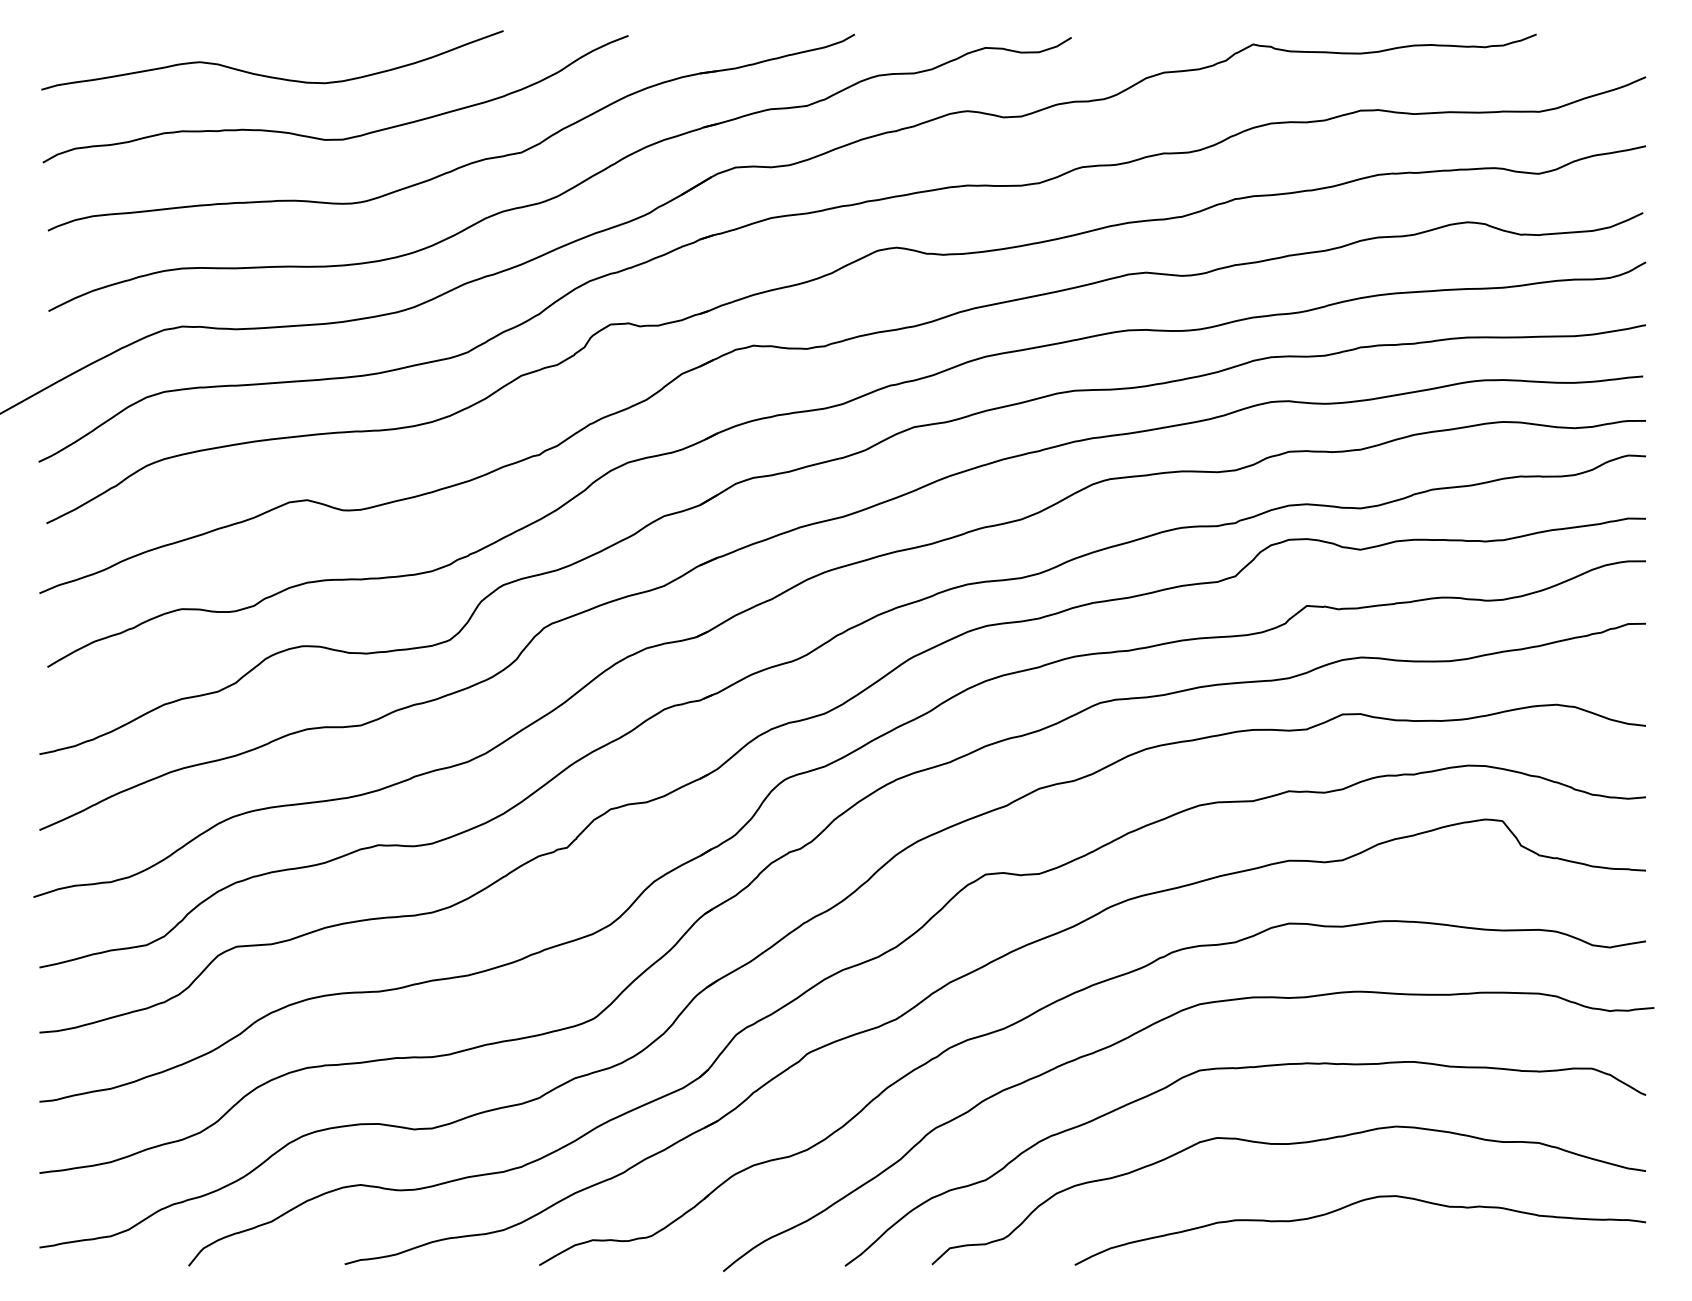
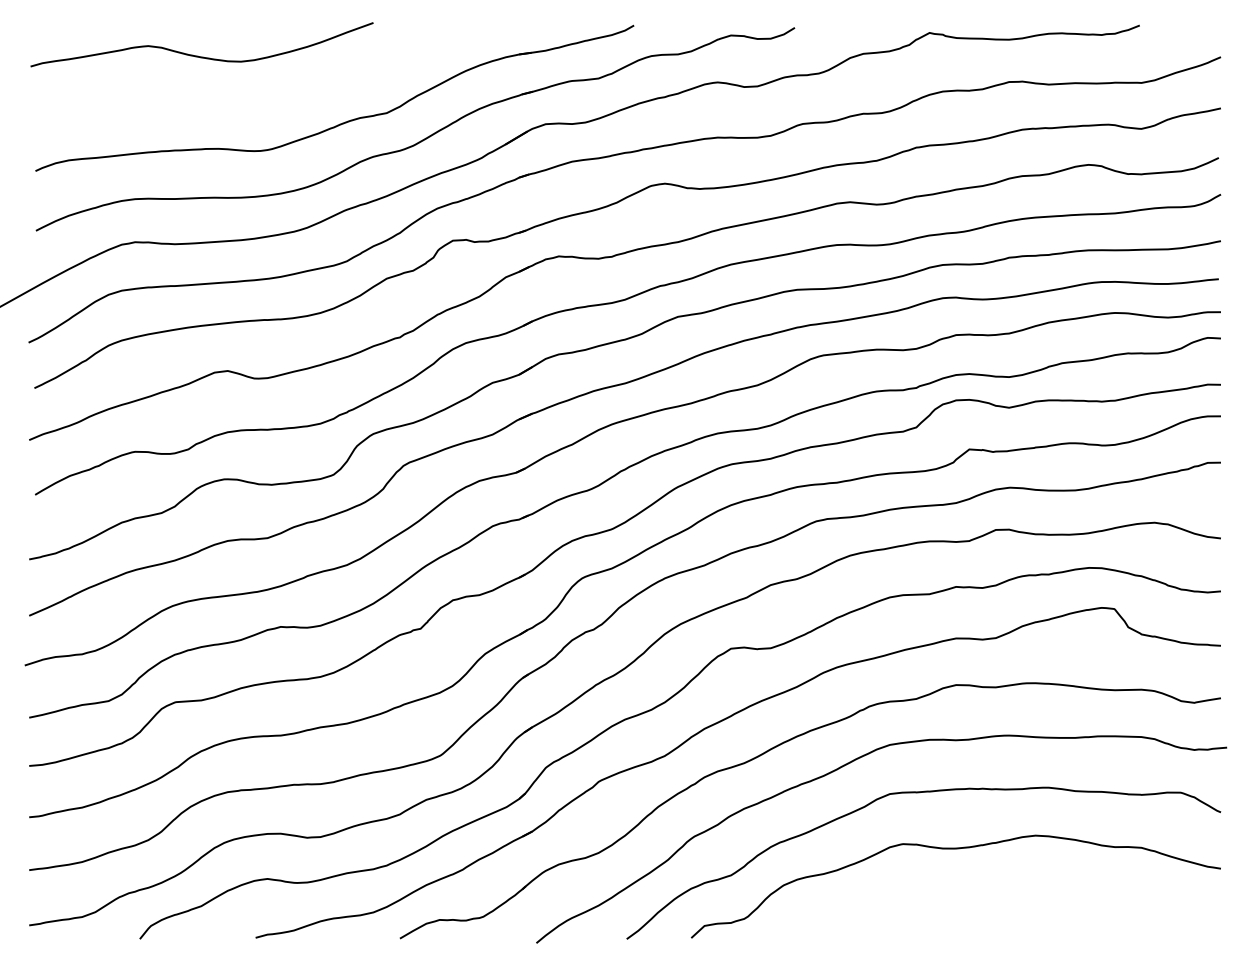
curve: (335, 138) -> (248, 102), removed
curve: (1349, 1206) -> (1000, 894), removed

